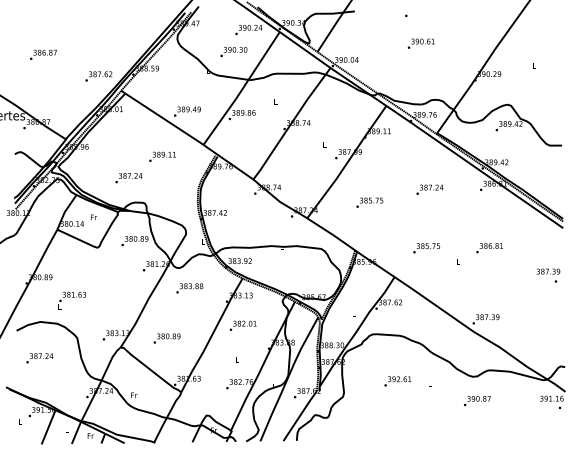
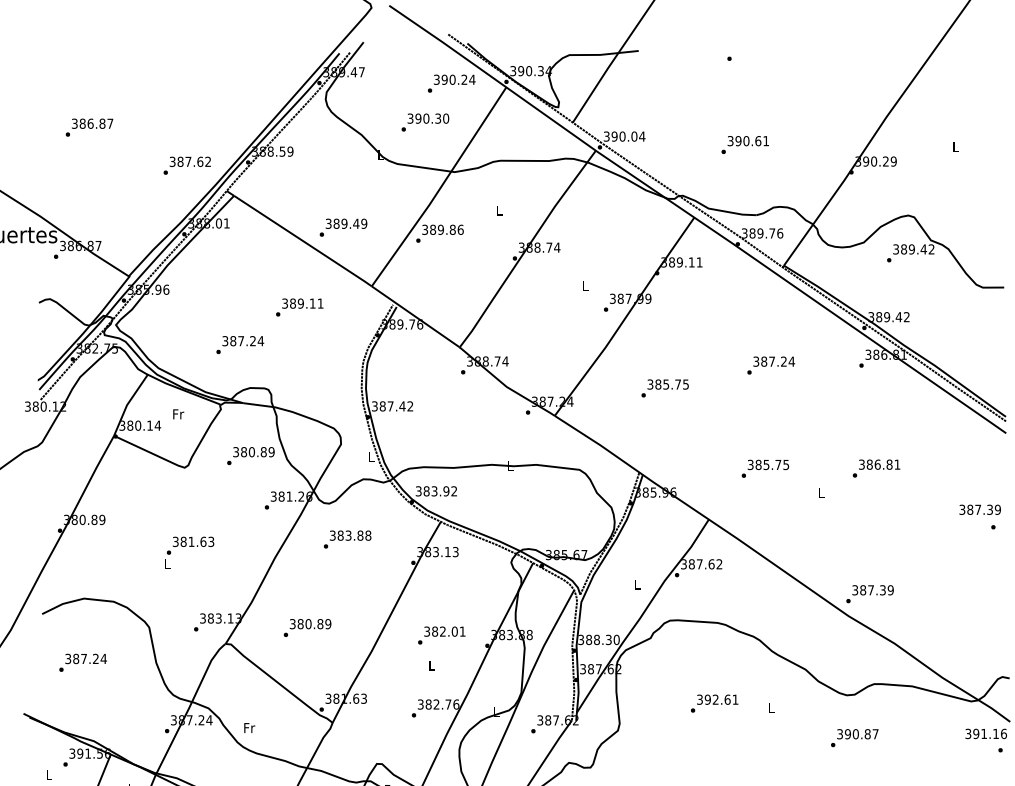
text: (420, 43) -> (743, 144), moved
text: (72, 300) -> (190, 551), moved
text: (242, 325) -> (440, 634), moved

